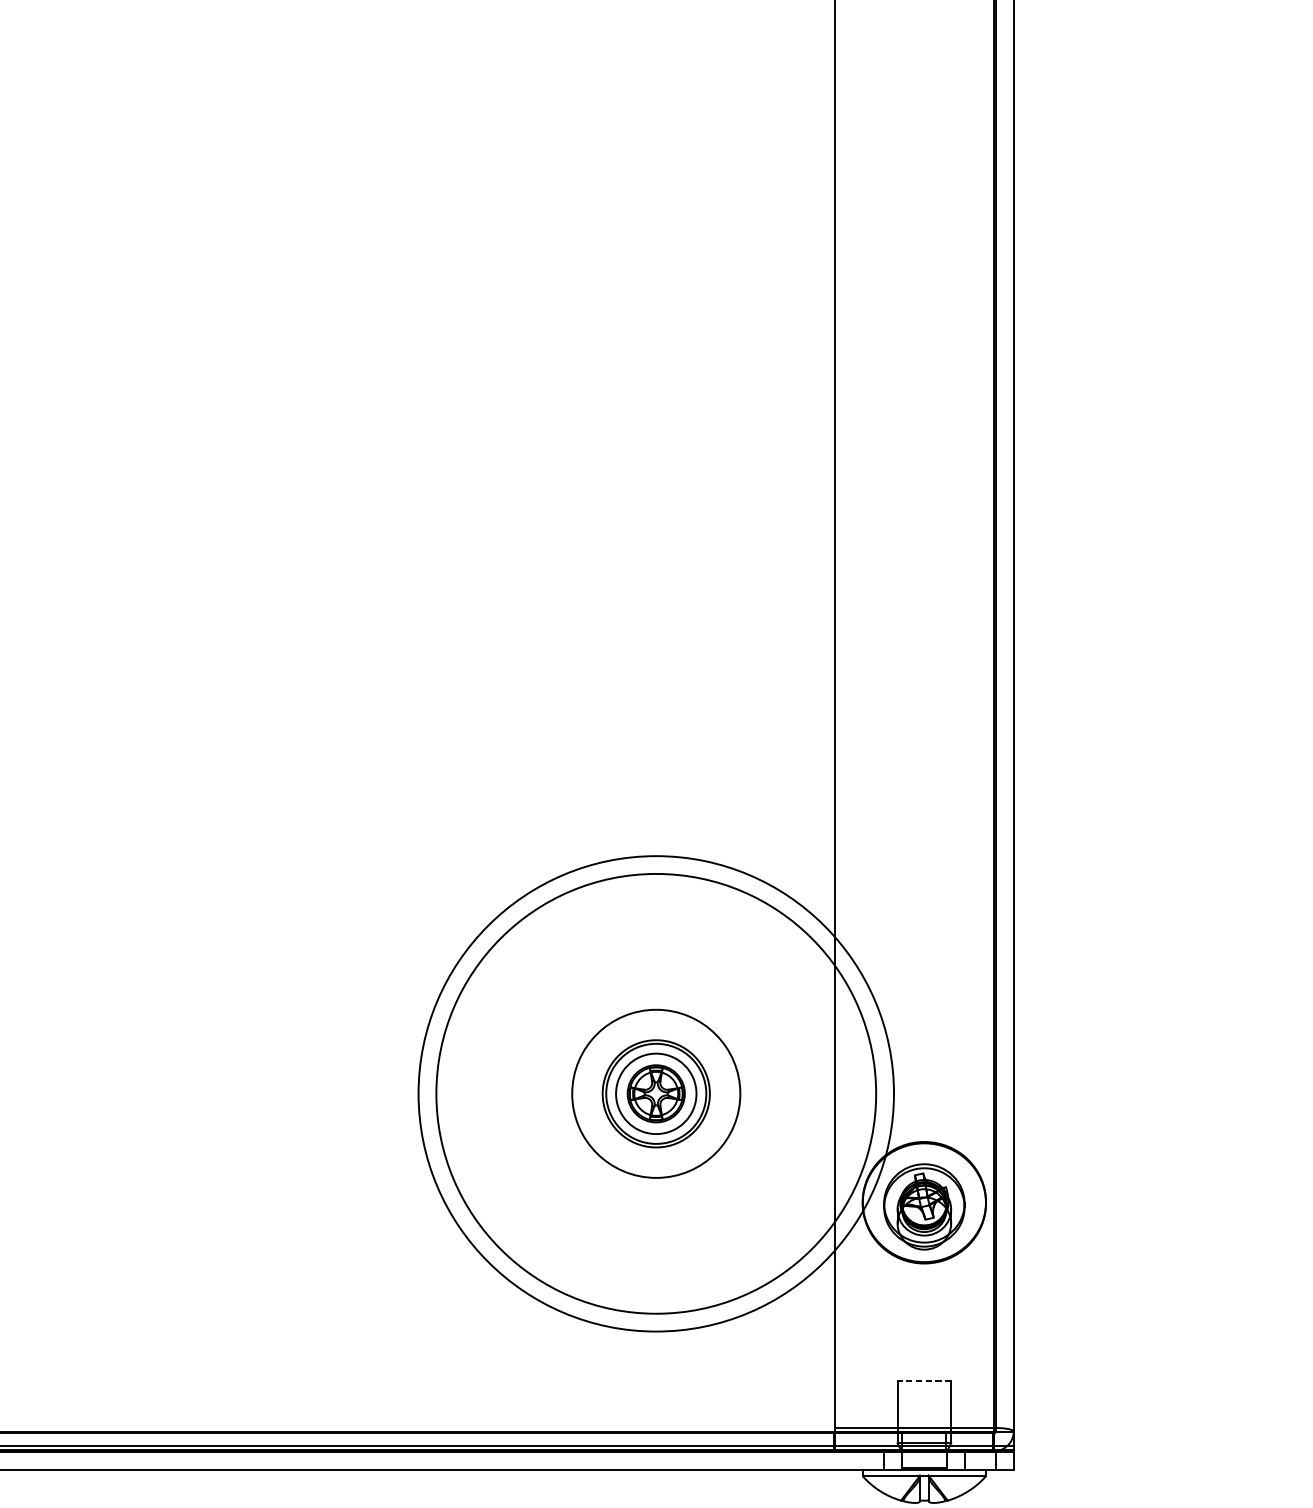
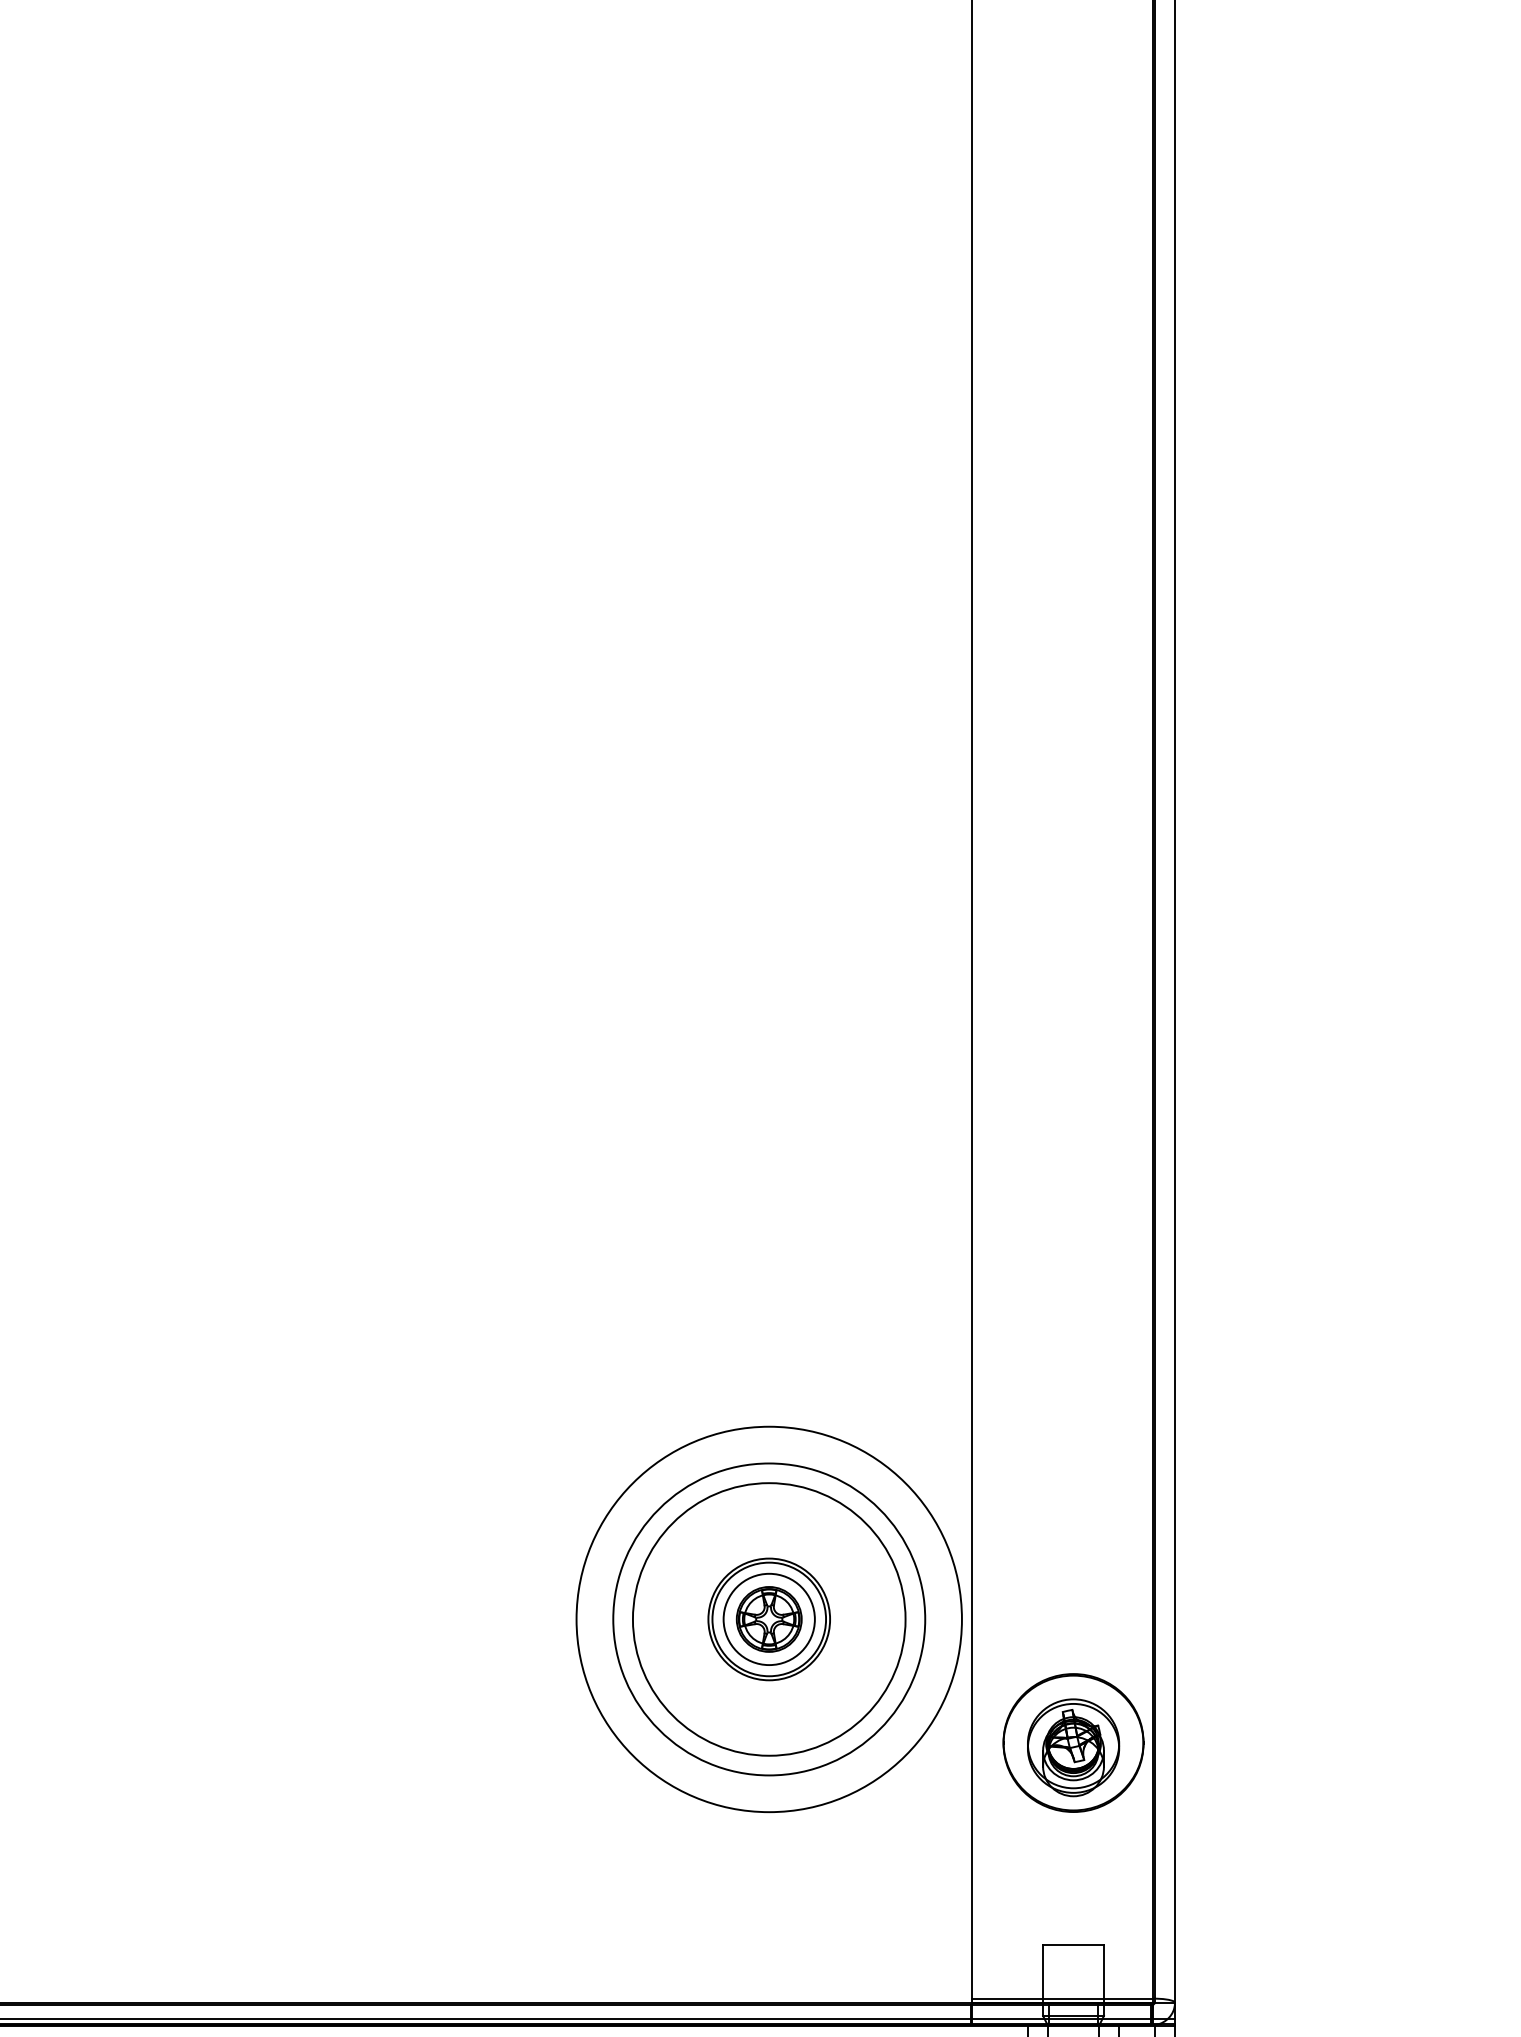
circle: (655, 1093) -> (768, 1619), size x0.71
circle: (655, 1093) -> (768, 1619), size x1.43
circle: (656, 1093) -> (769, 1619), size x0.62
line: (924, 1381) -> (1073, 1945), dashed -> solid

